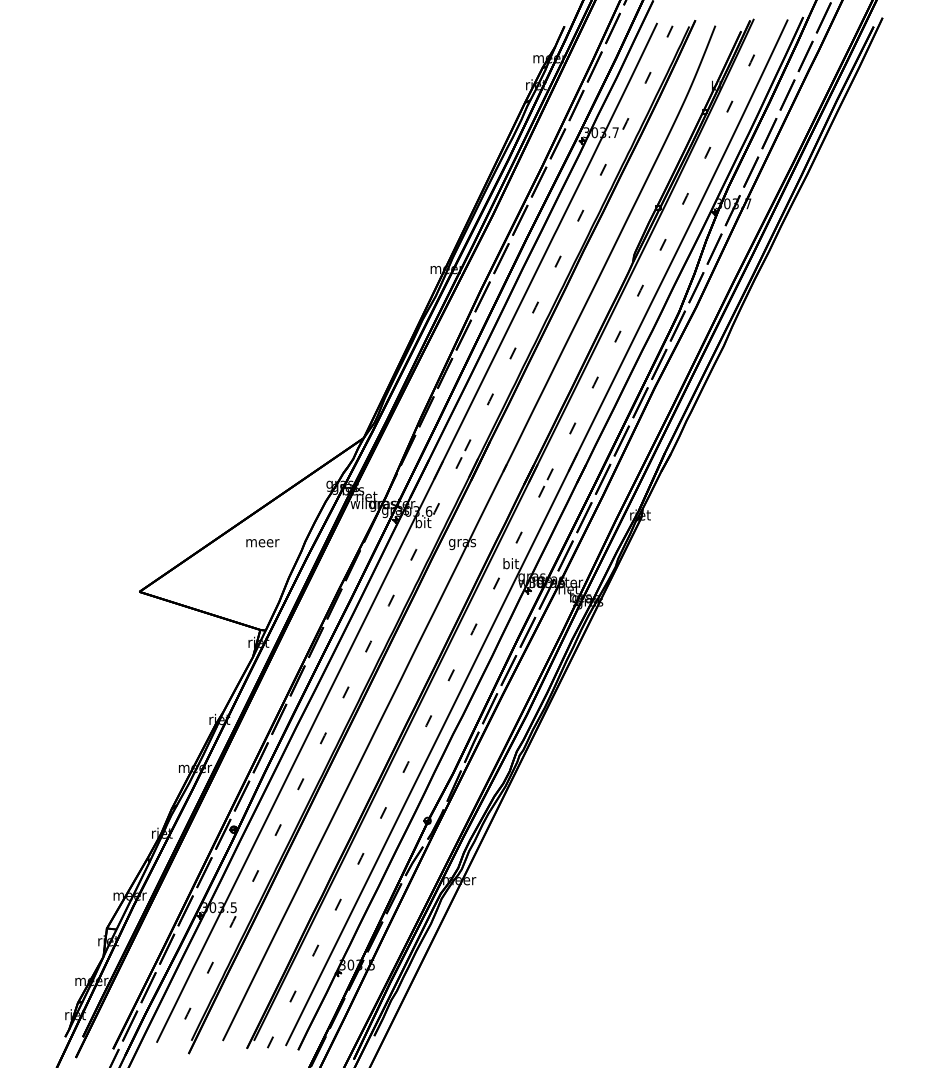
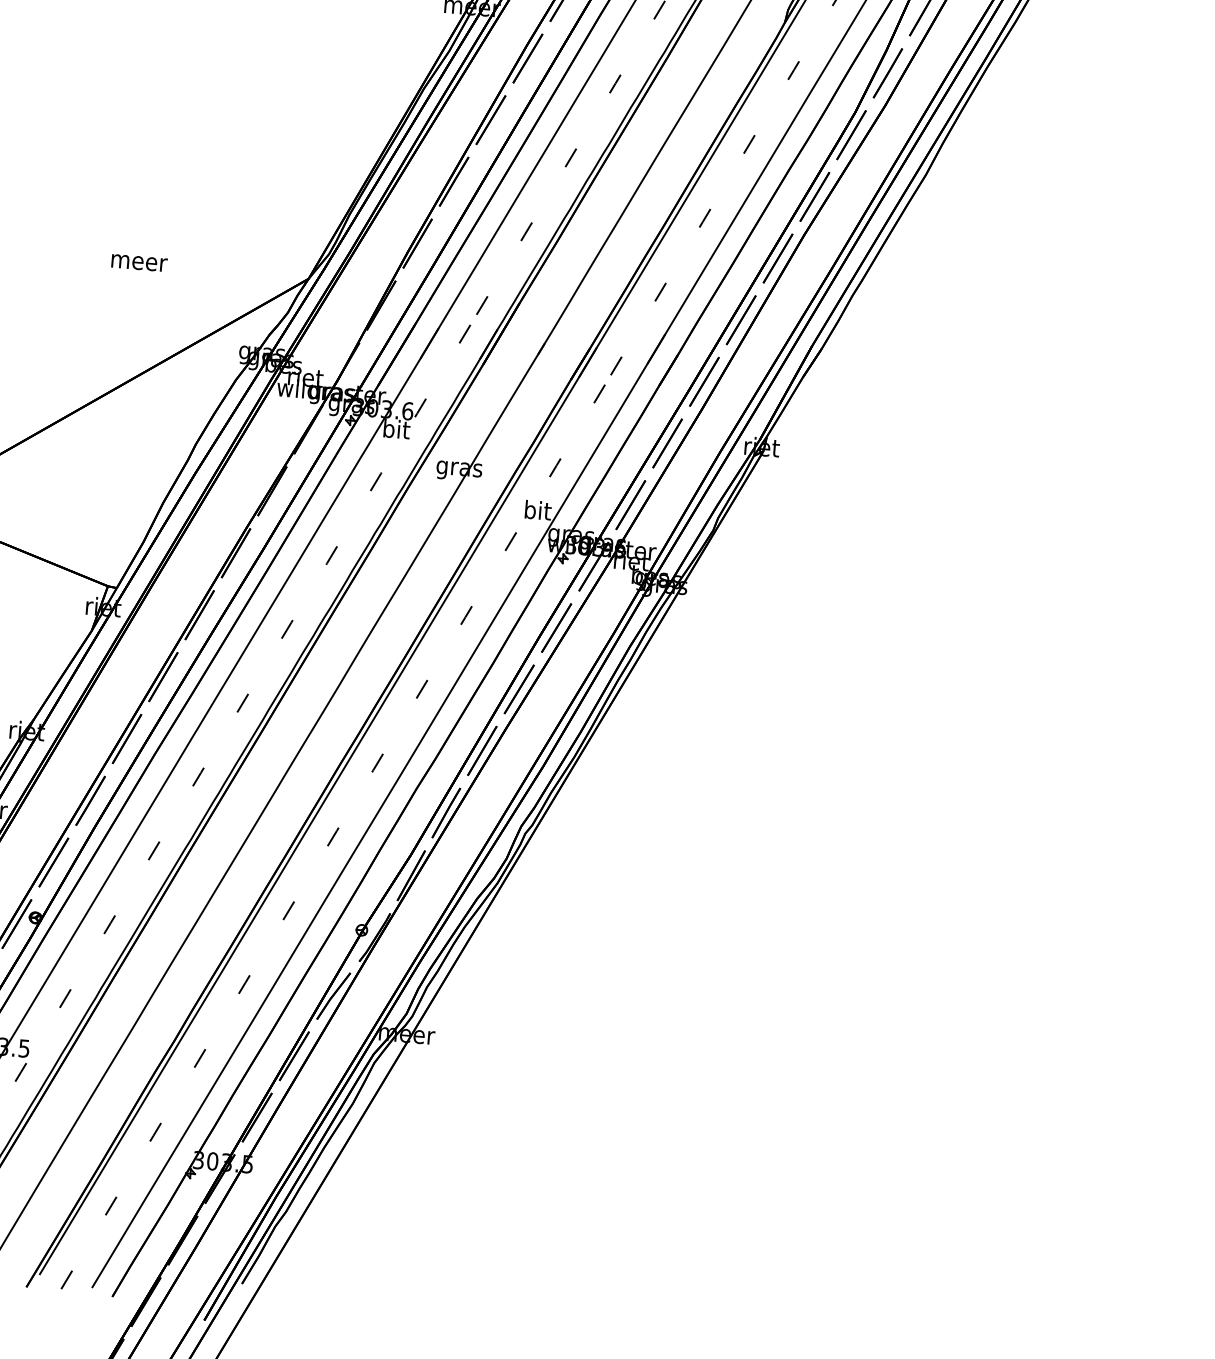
text: (262, 543) -> (138, 263), moved

